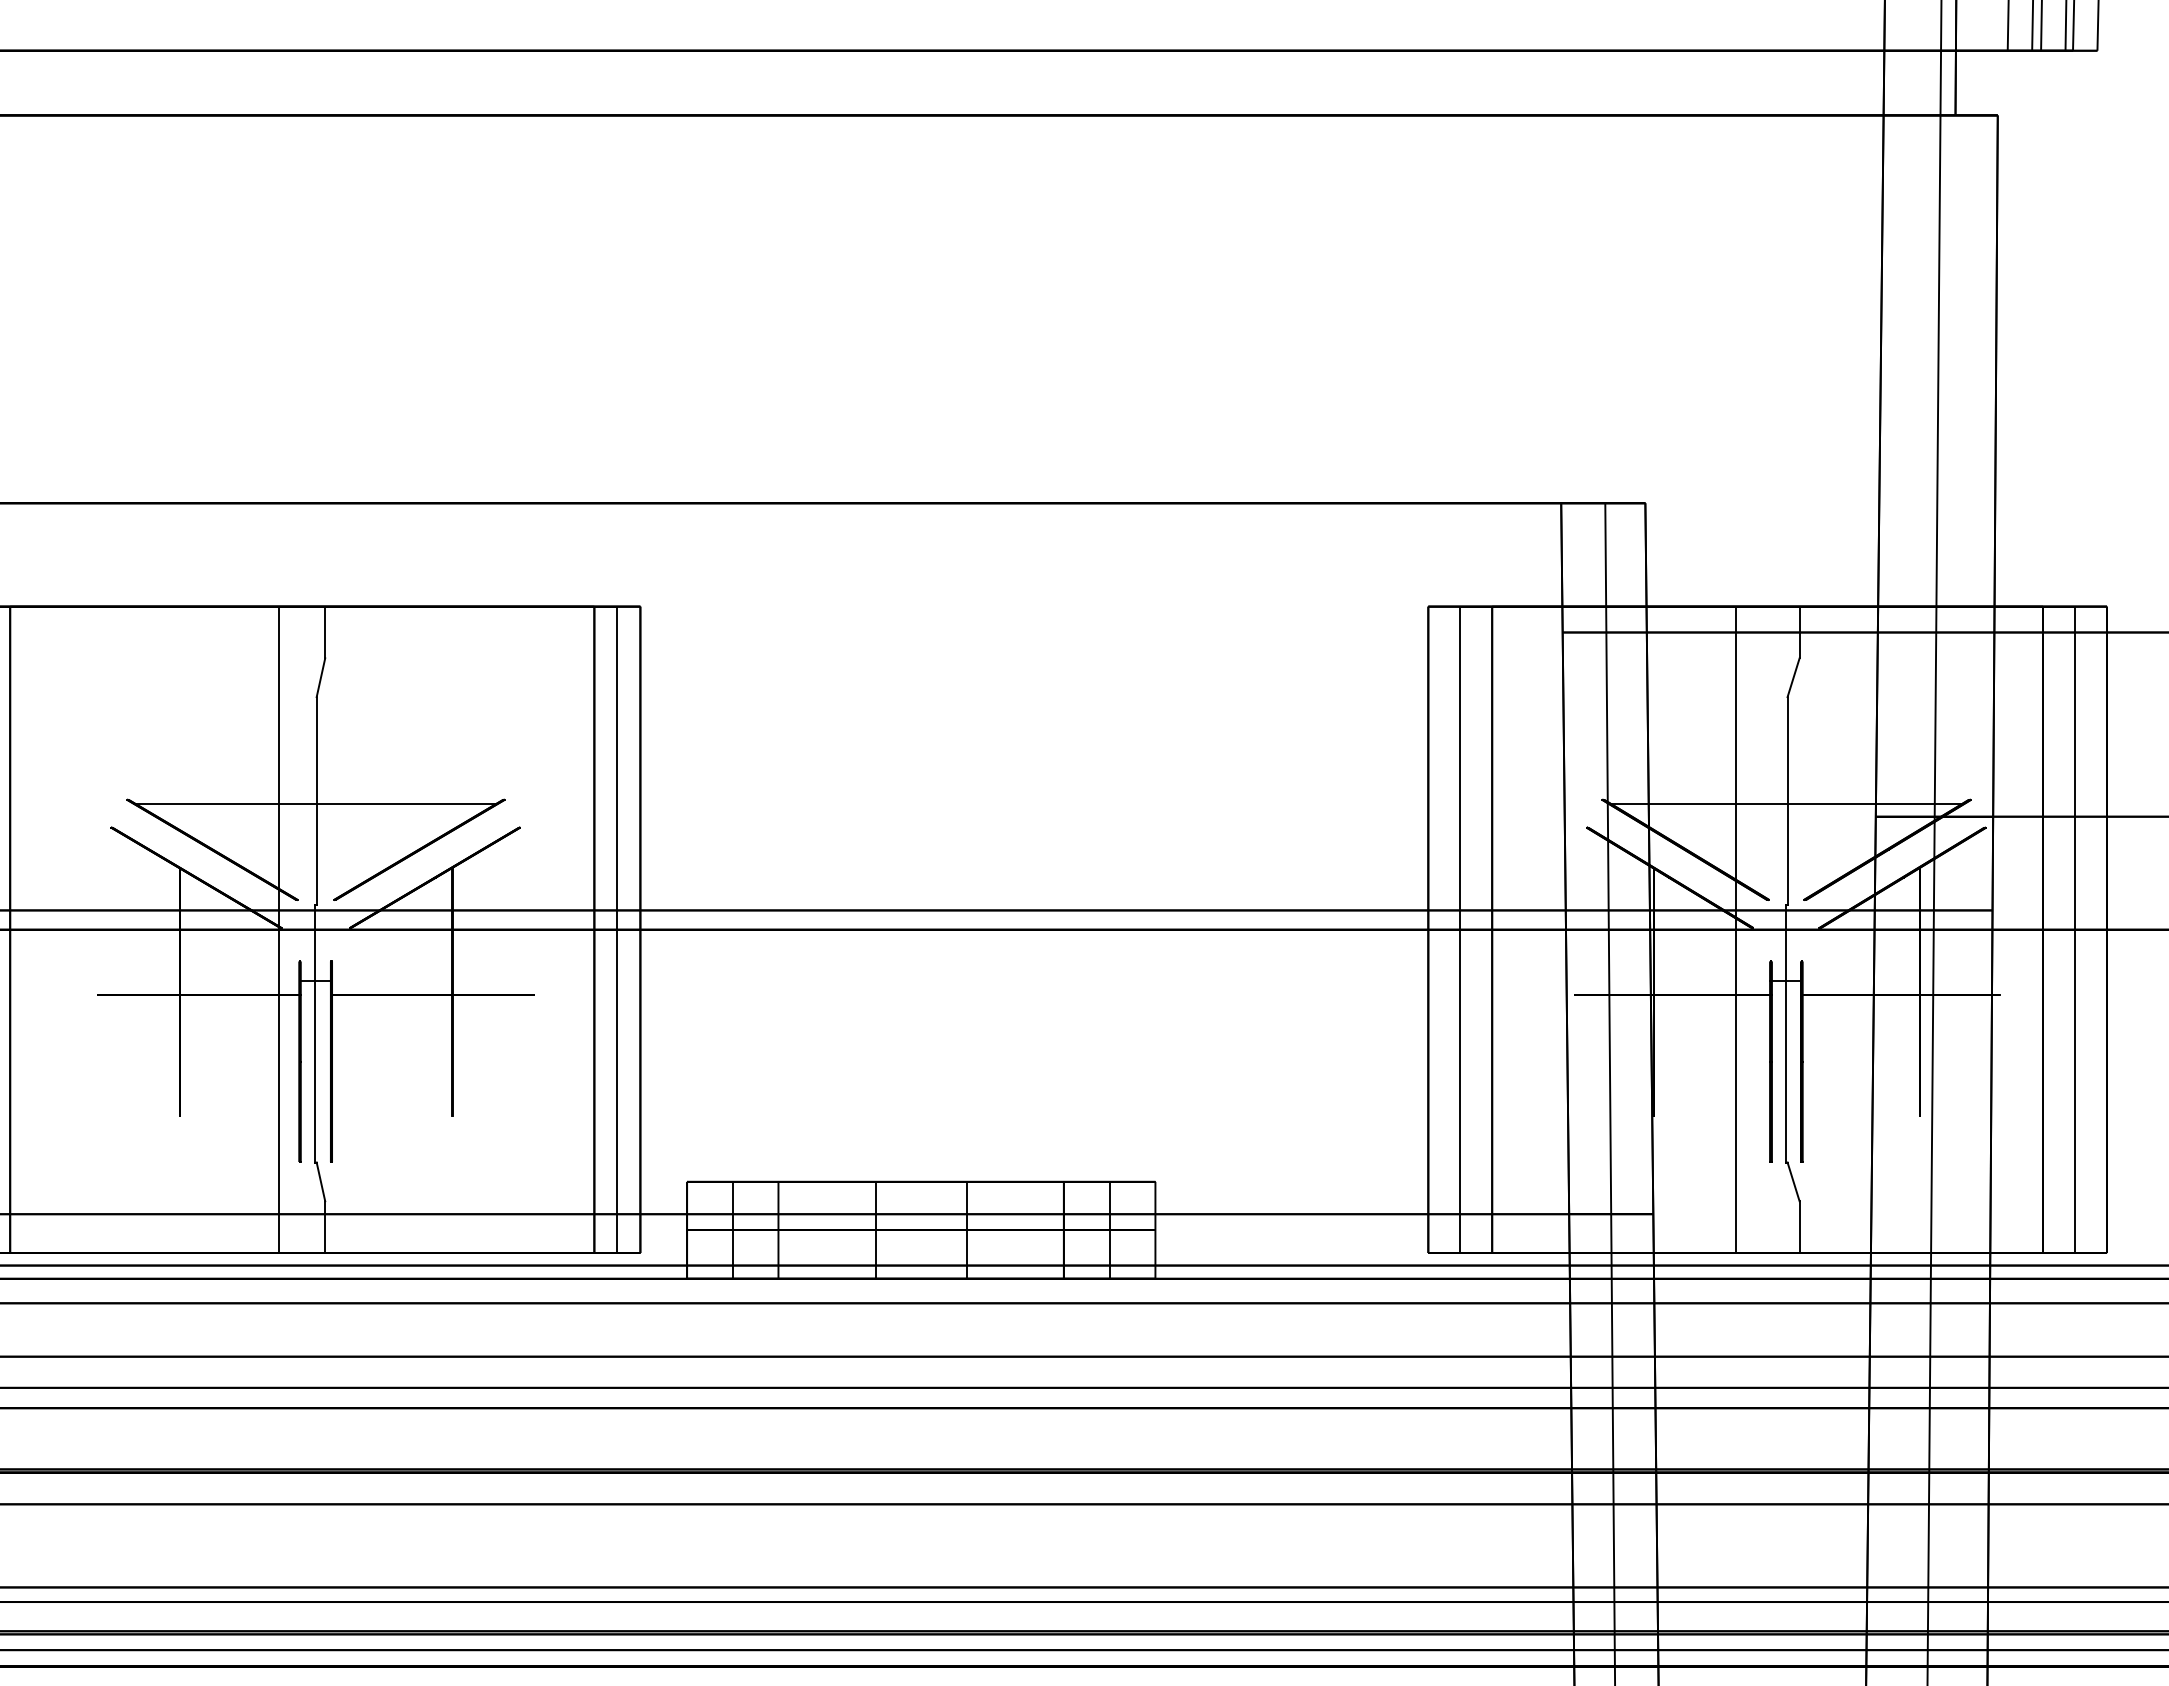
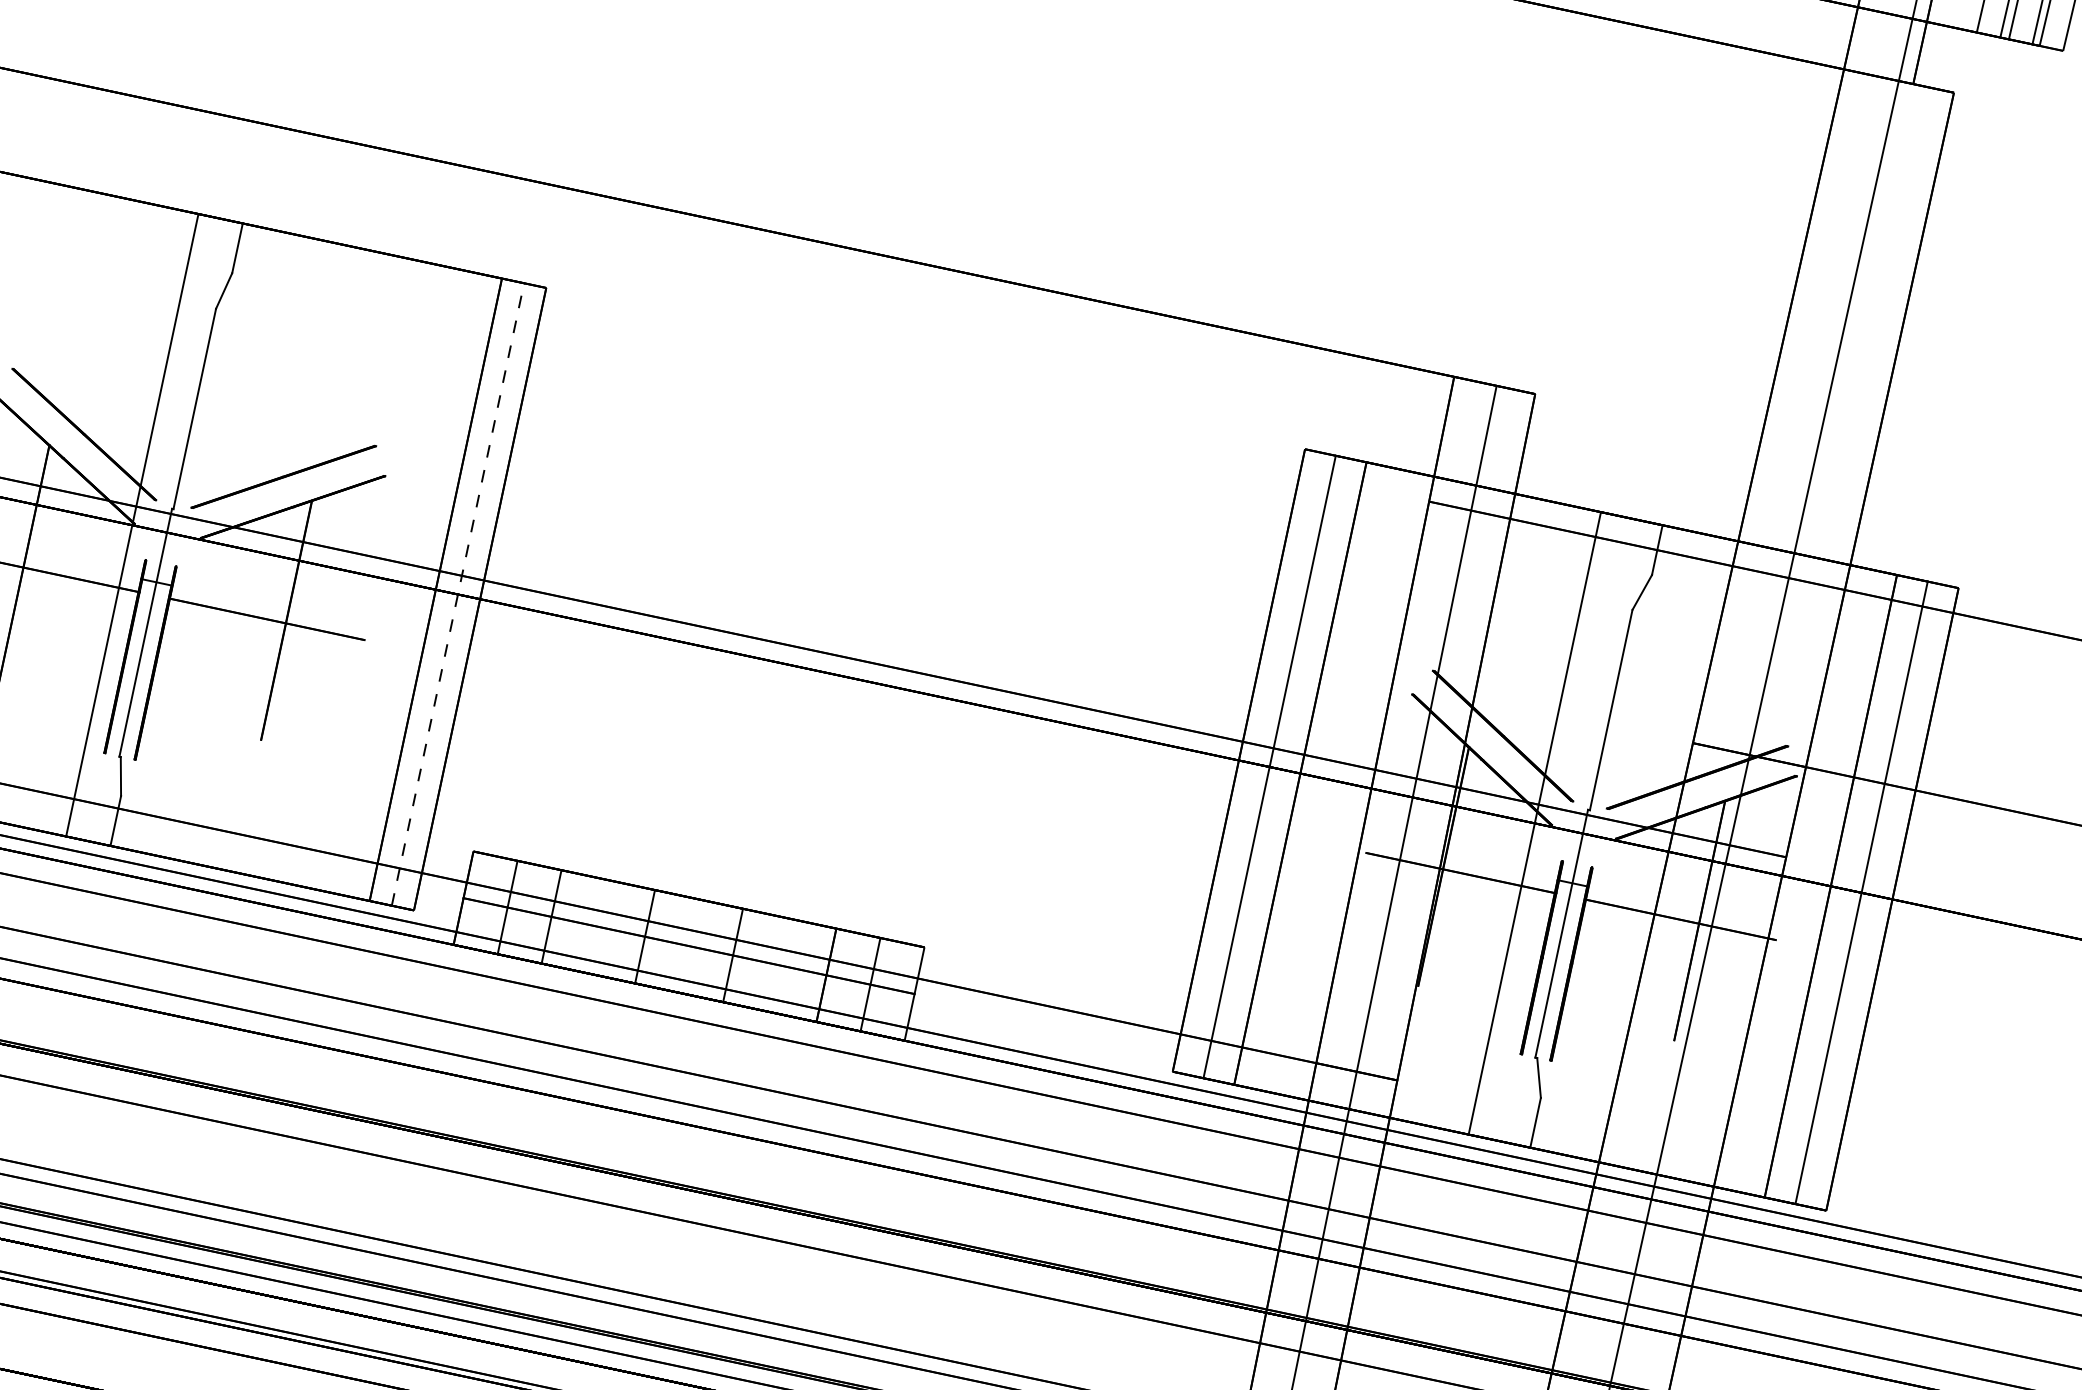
line: (316, 804) -> (193, 412), removed
line: (1787, 804) -> (1610, 713), removed
line: (617, 929) -> (458, 594), solid -> dashed

